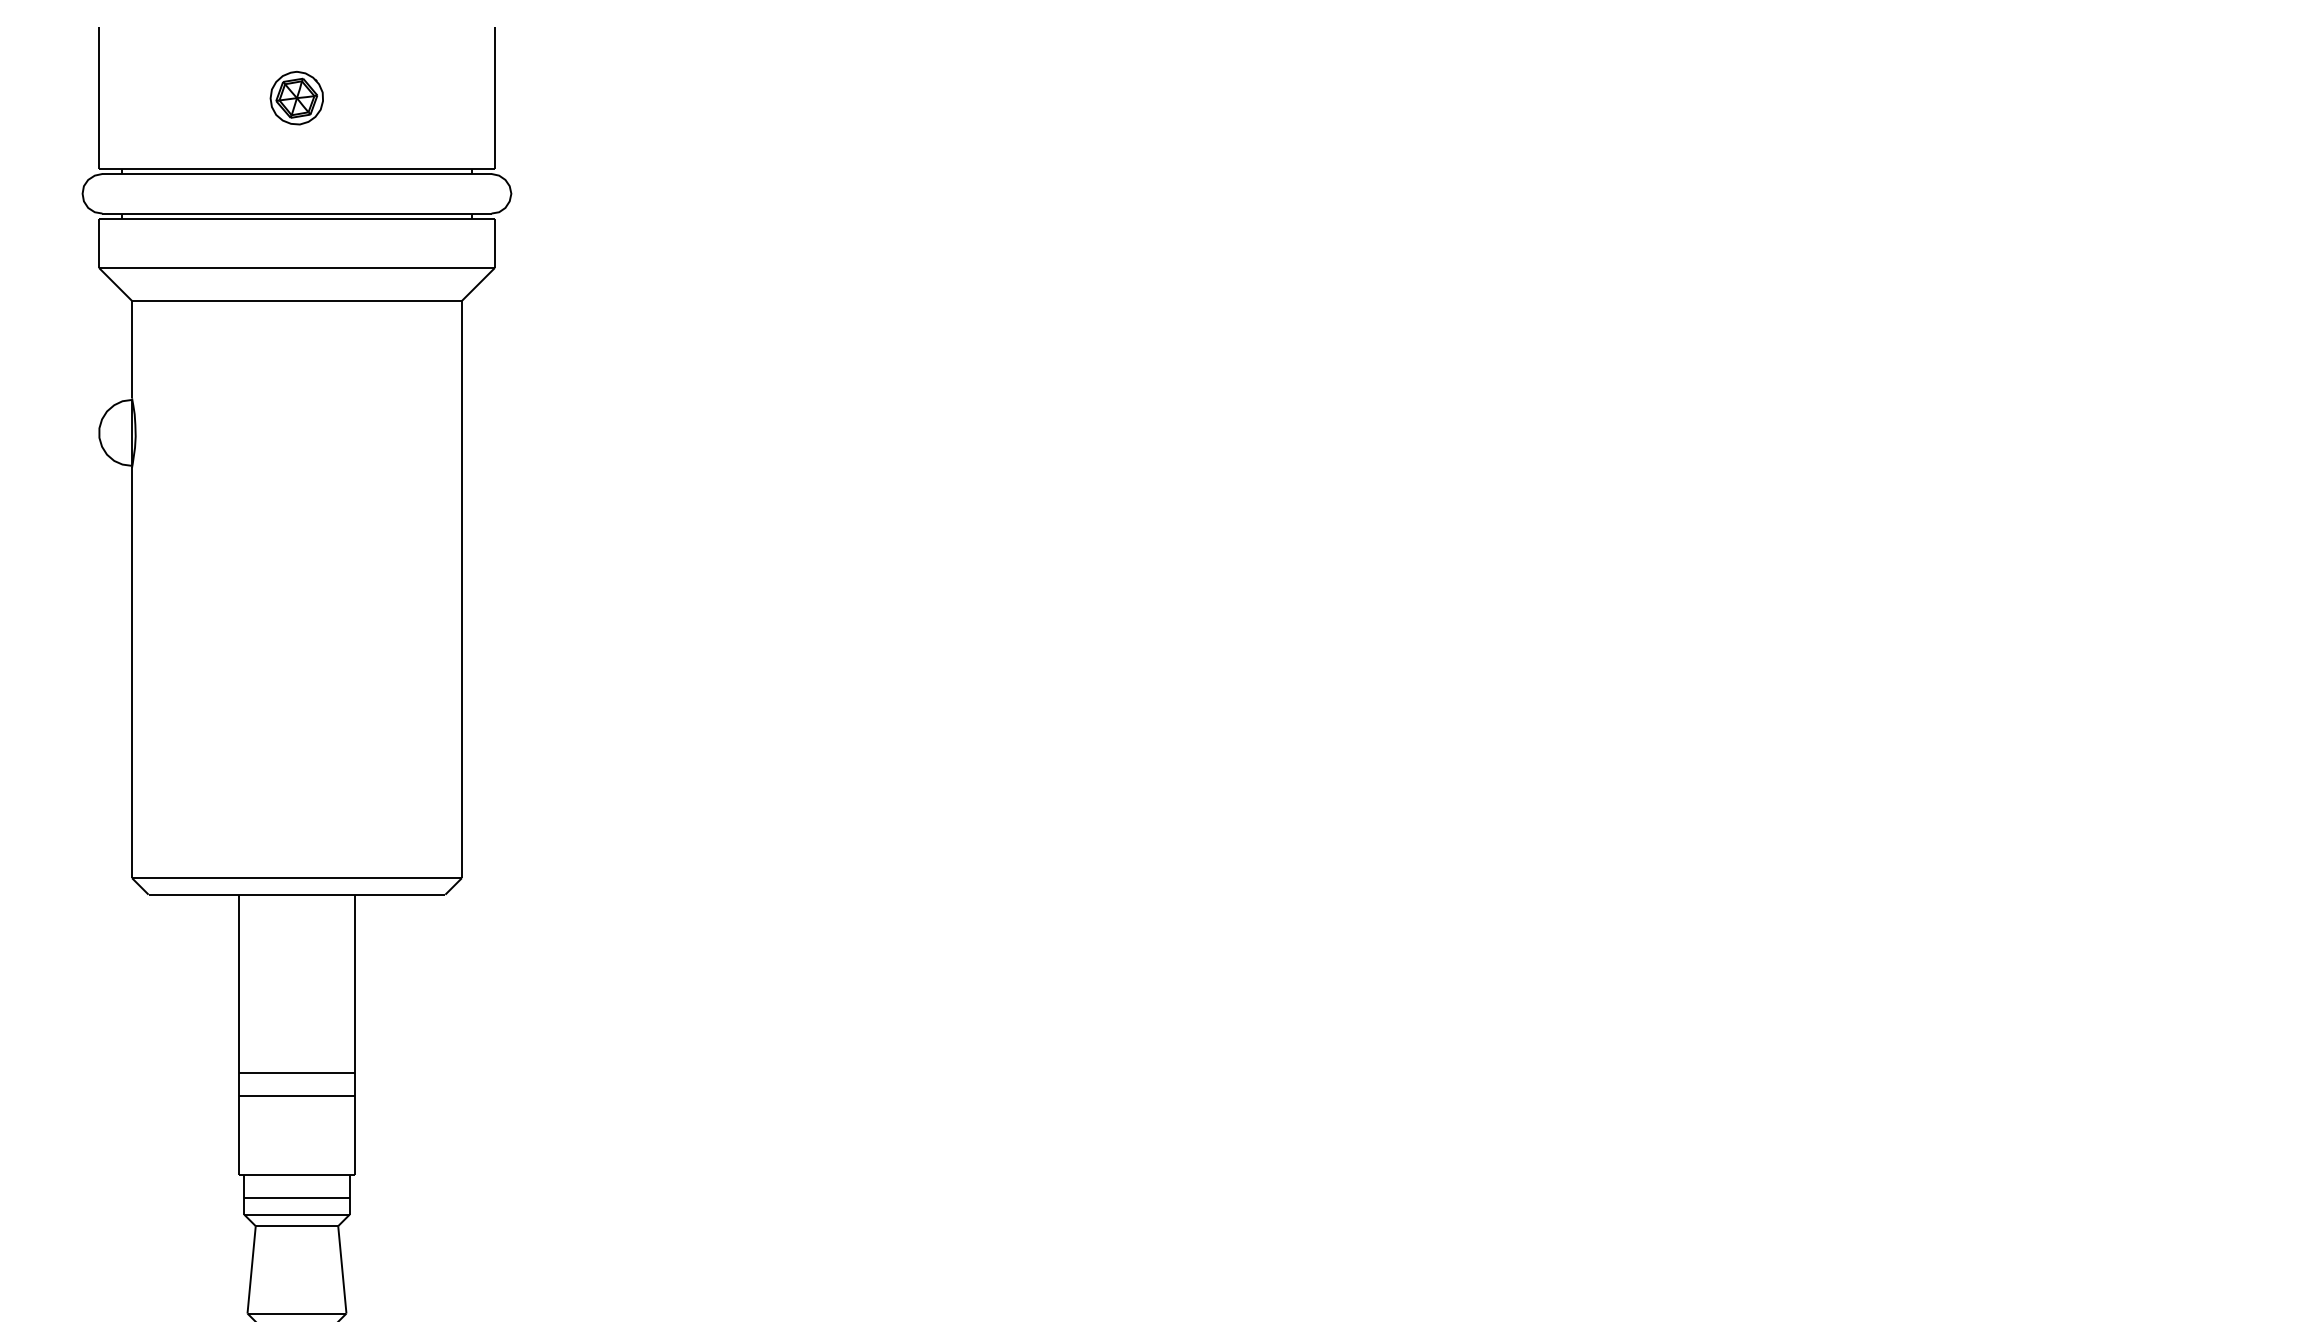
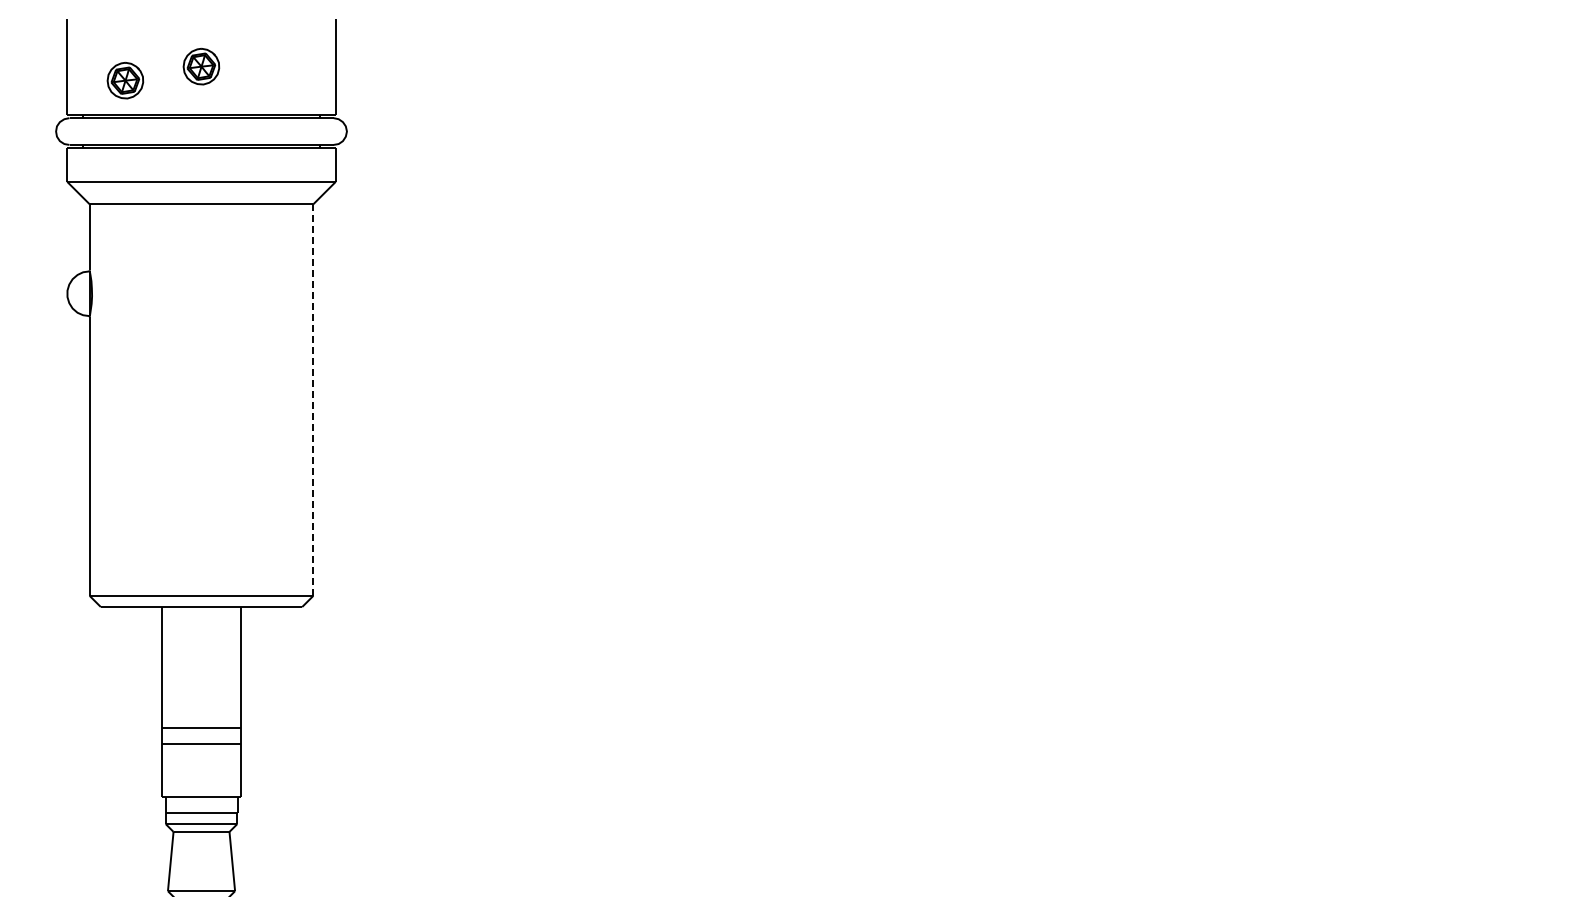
part: (184, 118) -> (125, 80), added
line: (462, 590) -> (313, 400), solid -> dashed

